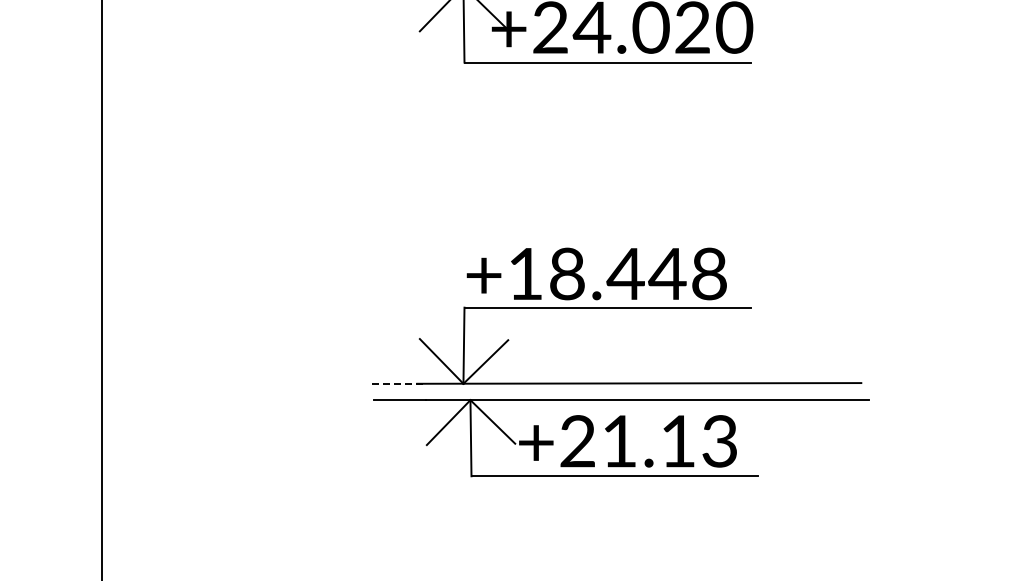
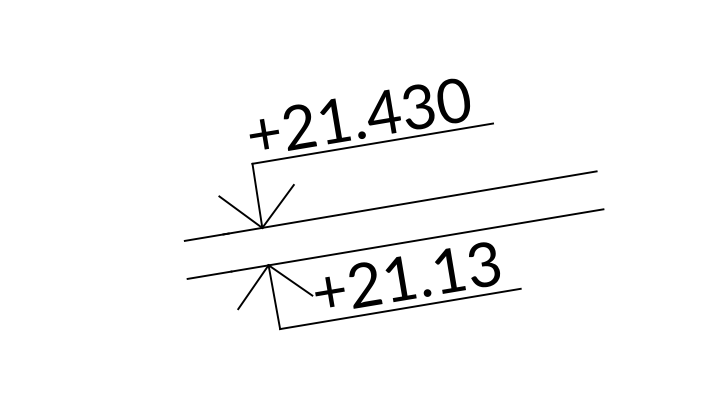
text: (618, 273) -> (377, 113), +18.448 -> +21.430
line: (396, 383) -> (205, 237), dashed -> solid
part: (621, 438) -> (400, 276), moved

